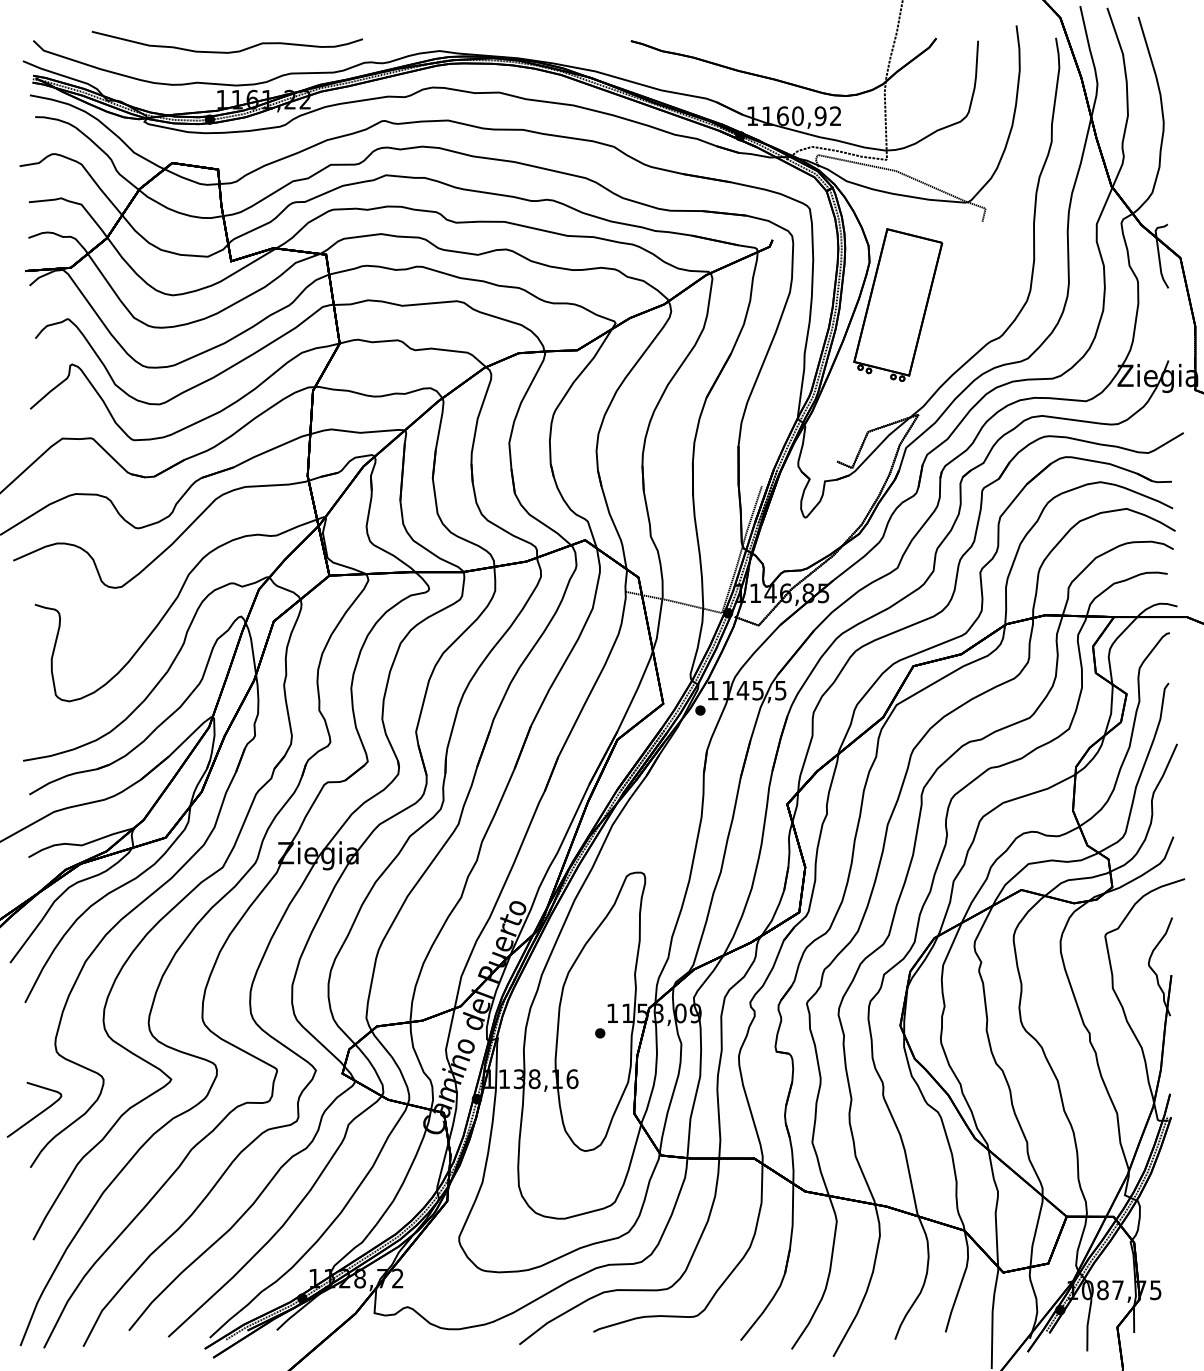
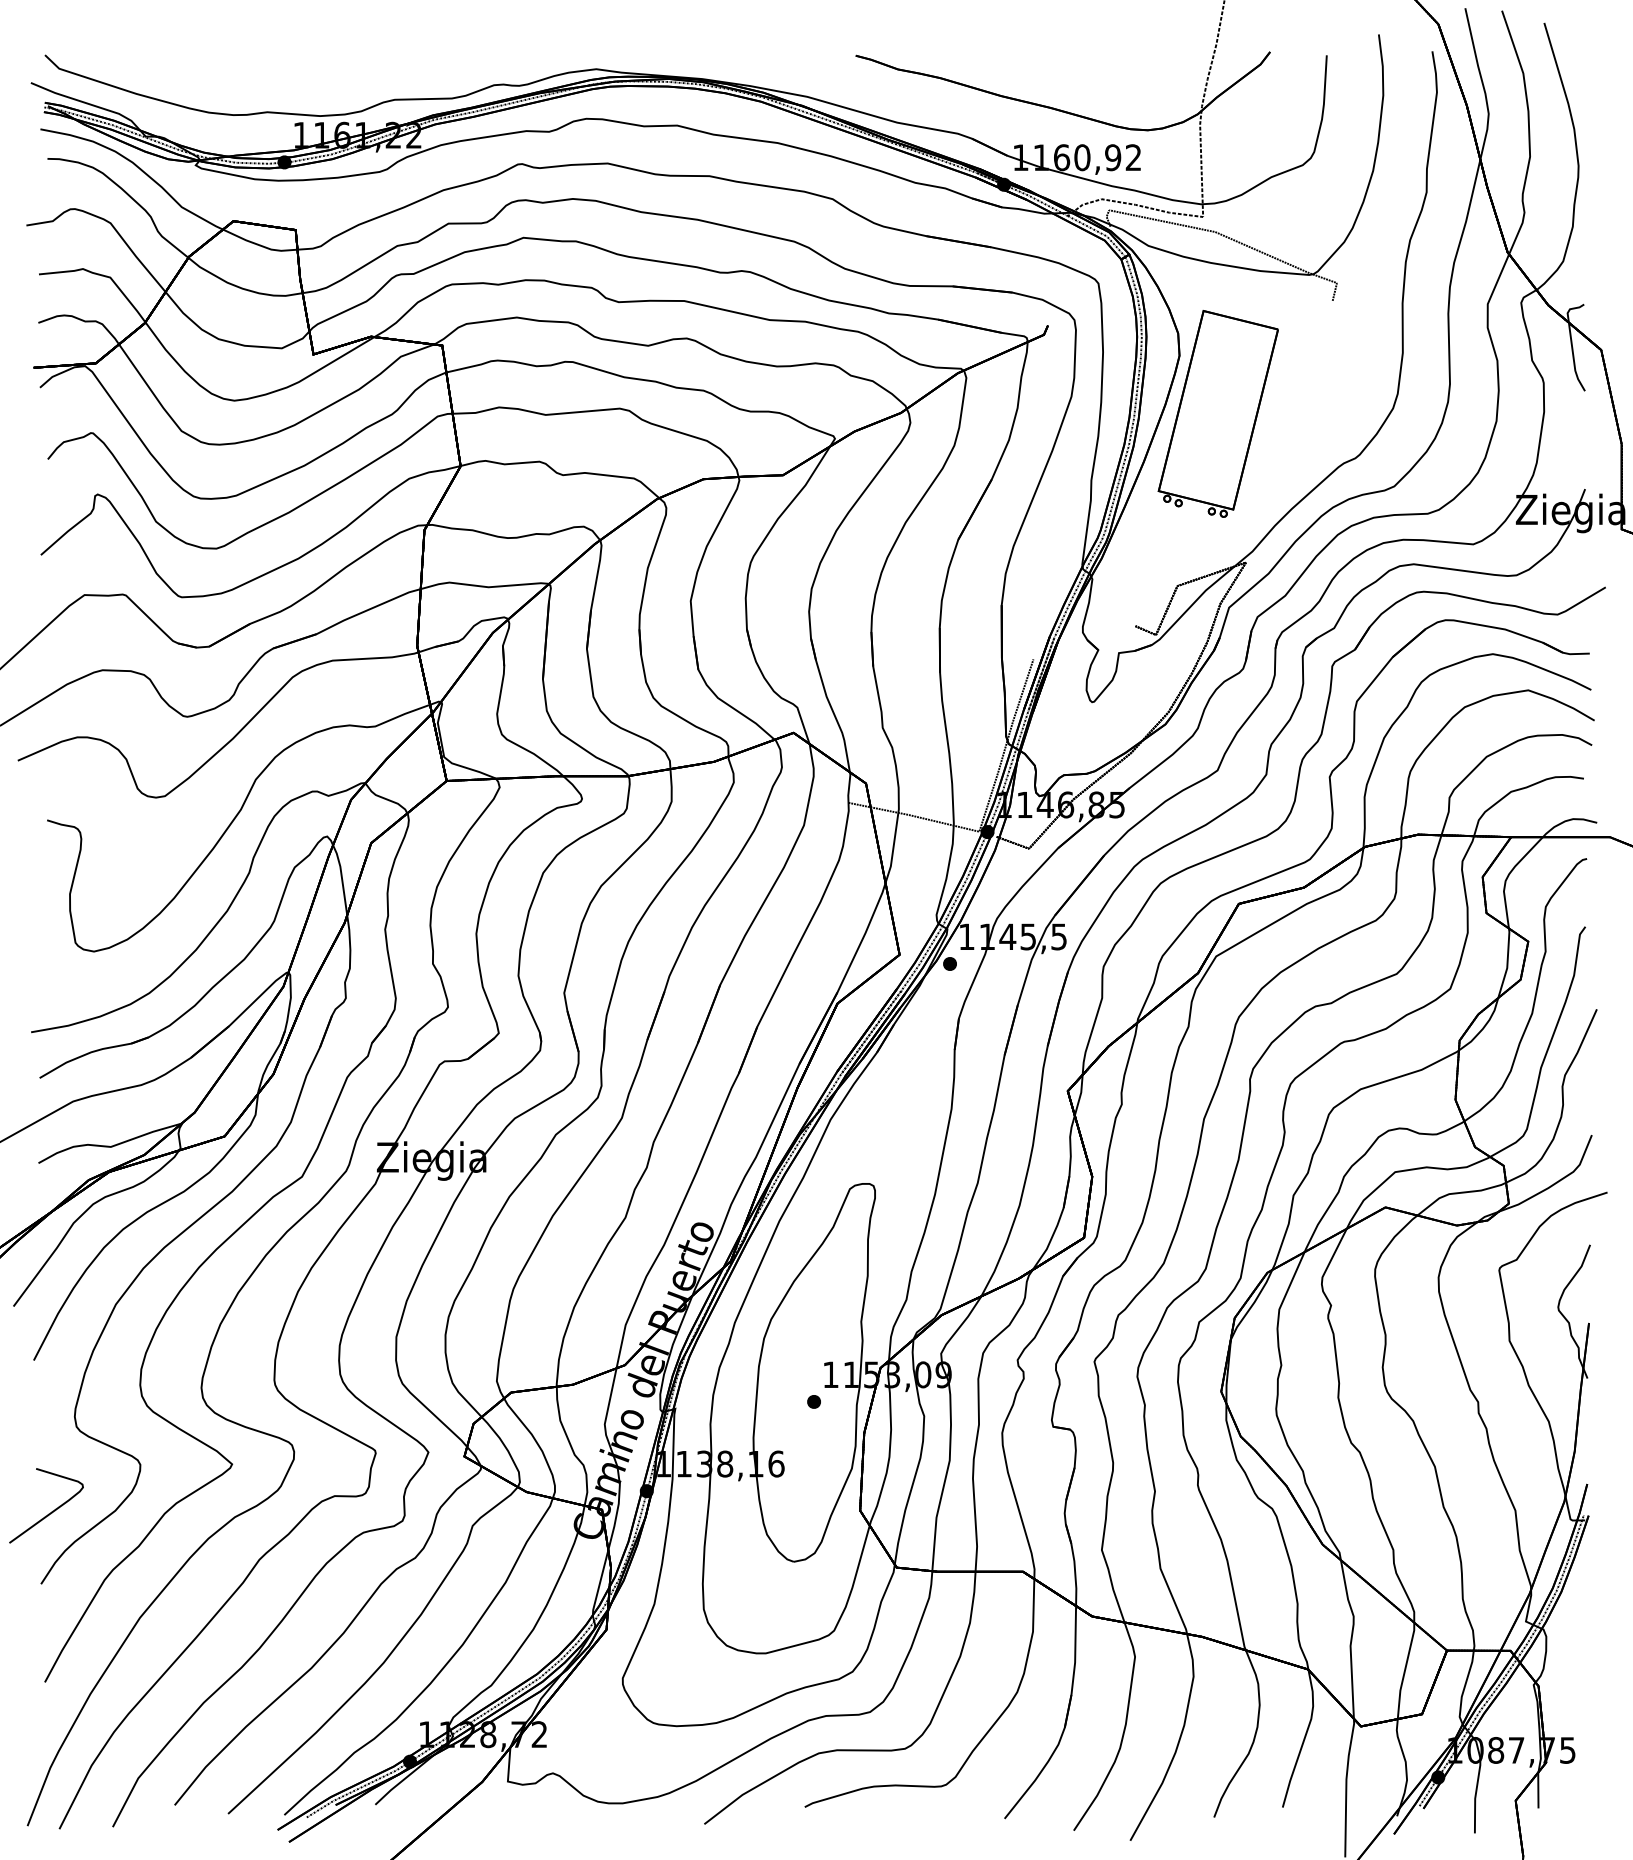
curve: (227, 51) -> (308, 70), removed

